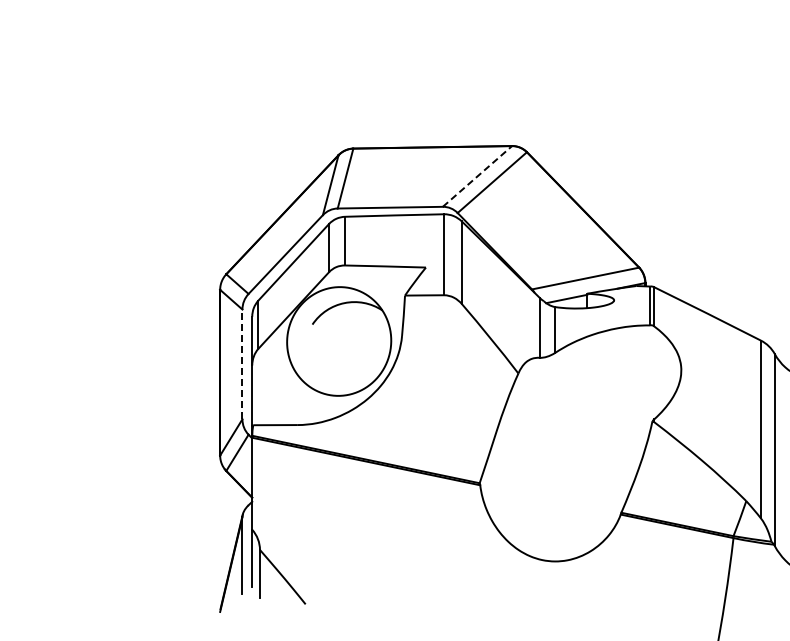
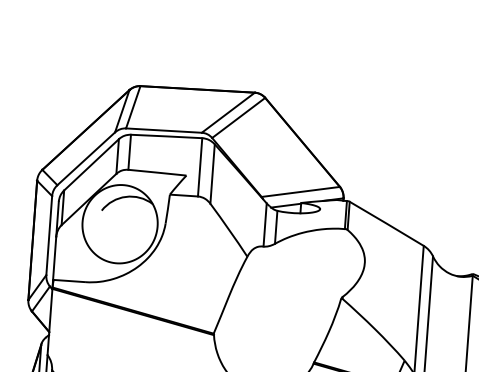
line: (477, 176) -> (228, 112), dashed -> solid
line: (242, 364) -> (49, 235), dashed -> solid

